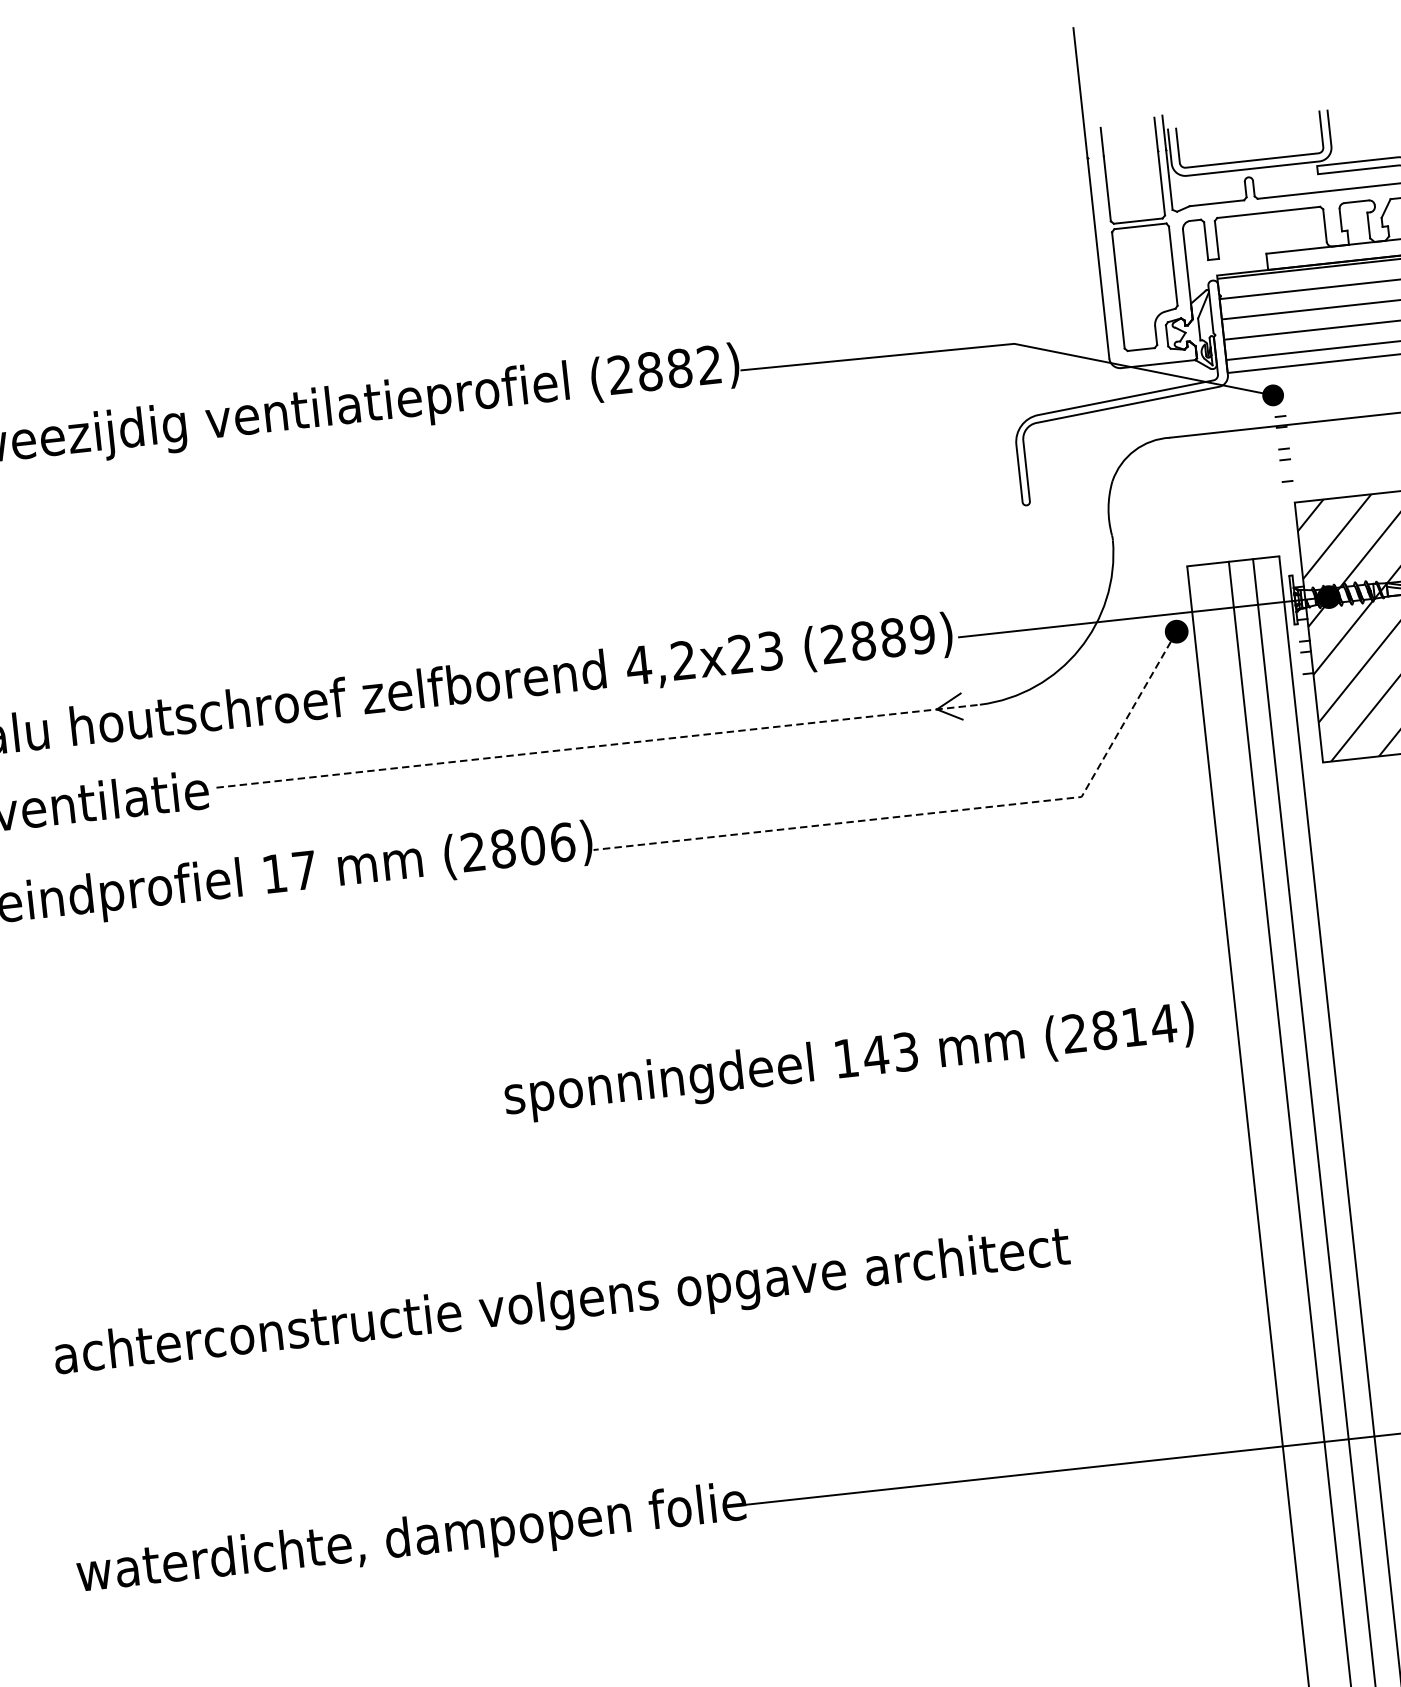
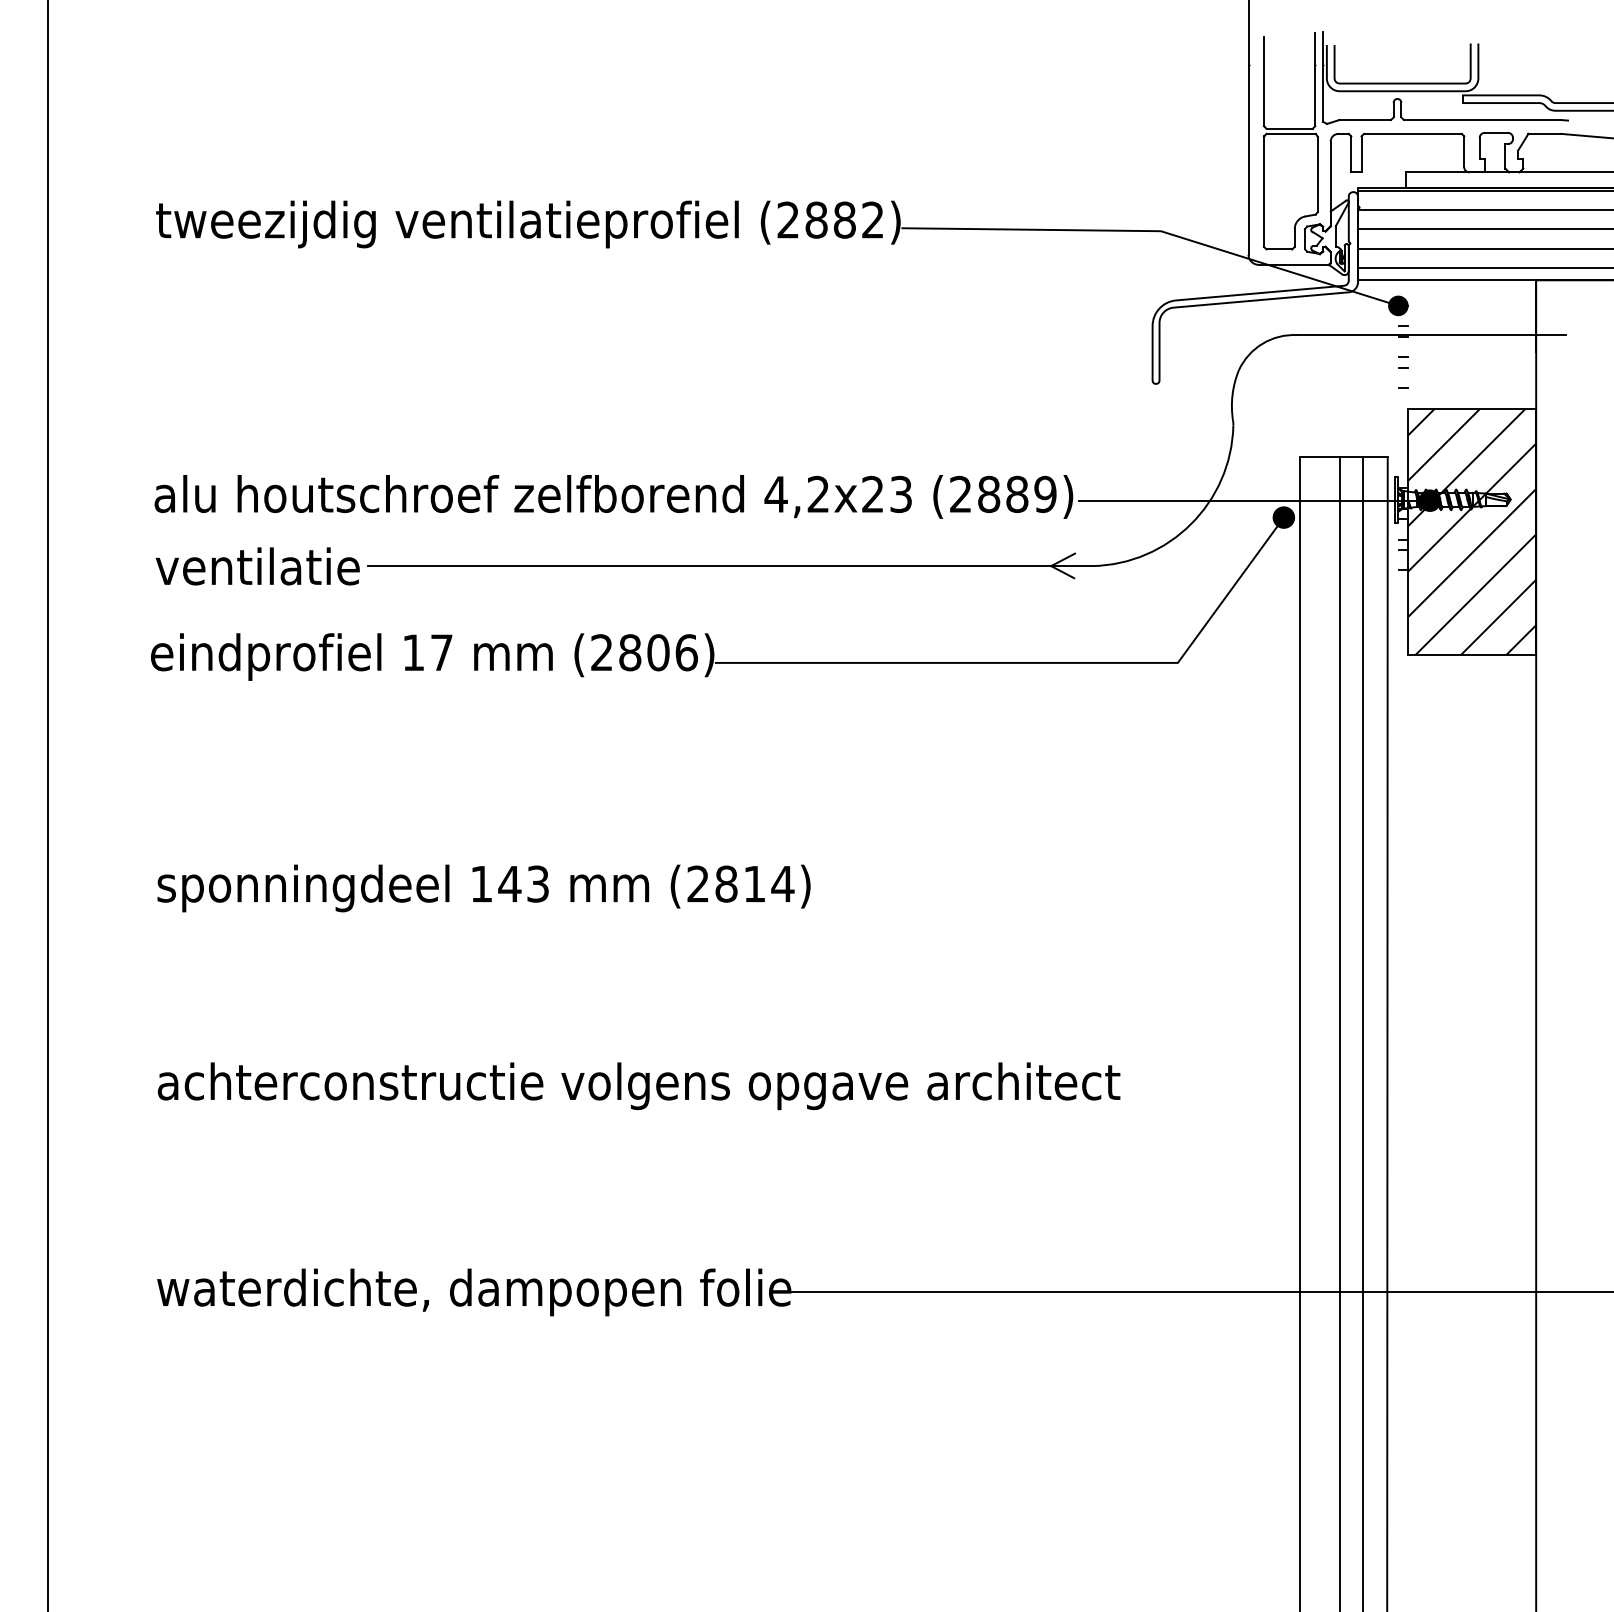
line: (598, 746) -> (730, 566), dashed -> solid
line: (932, 812) -> (1036, 662), dashed -> solid
text: (848, 1062) -> (483, 888), moved

